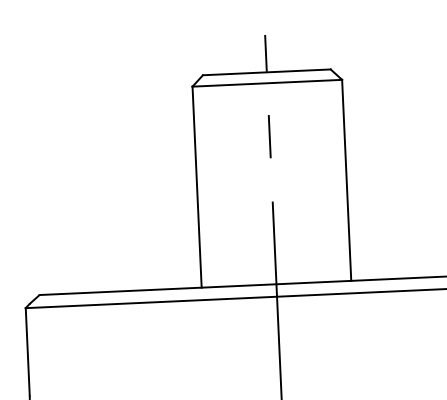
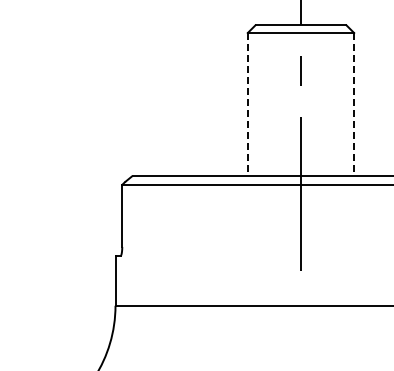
line: (347, 181) -> (354, 105), solid -> dashed
line: (196, 188) -> (247, 105), solid -> dashed

